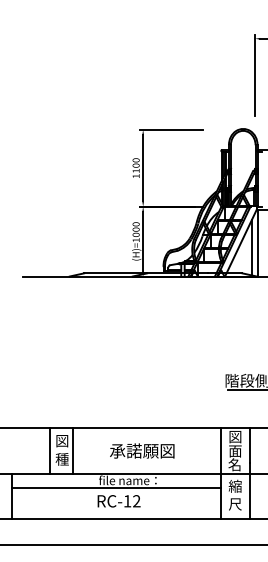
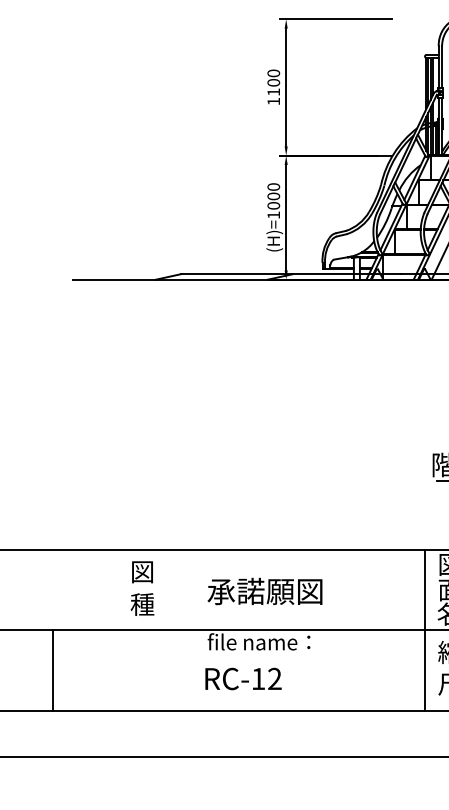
line: (50, 450) -> (121, 588), removed
line: (73, 450) -> (162, 588), removed
text: (142, 450) -> (265, 590), moved
line: (116, 487) -> (238, 654), removed

